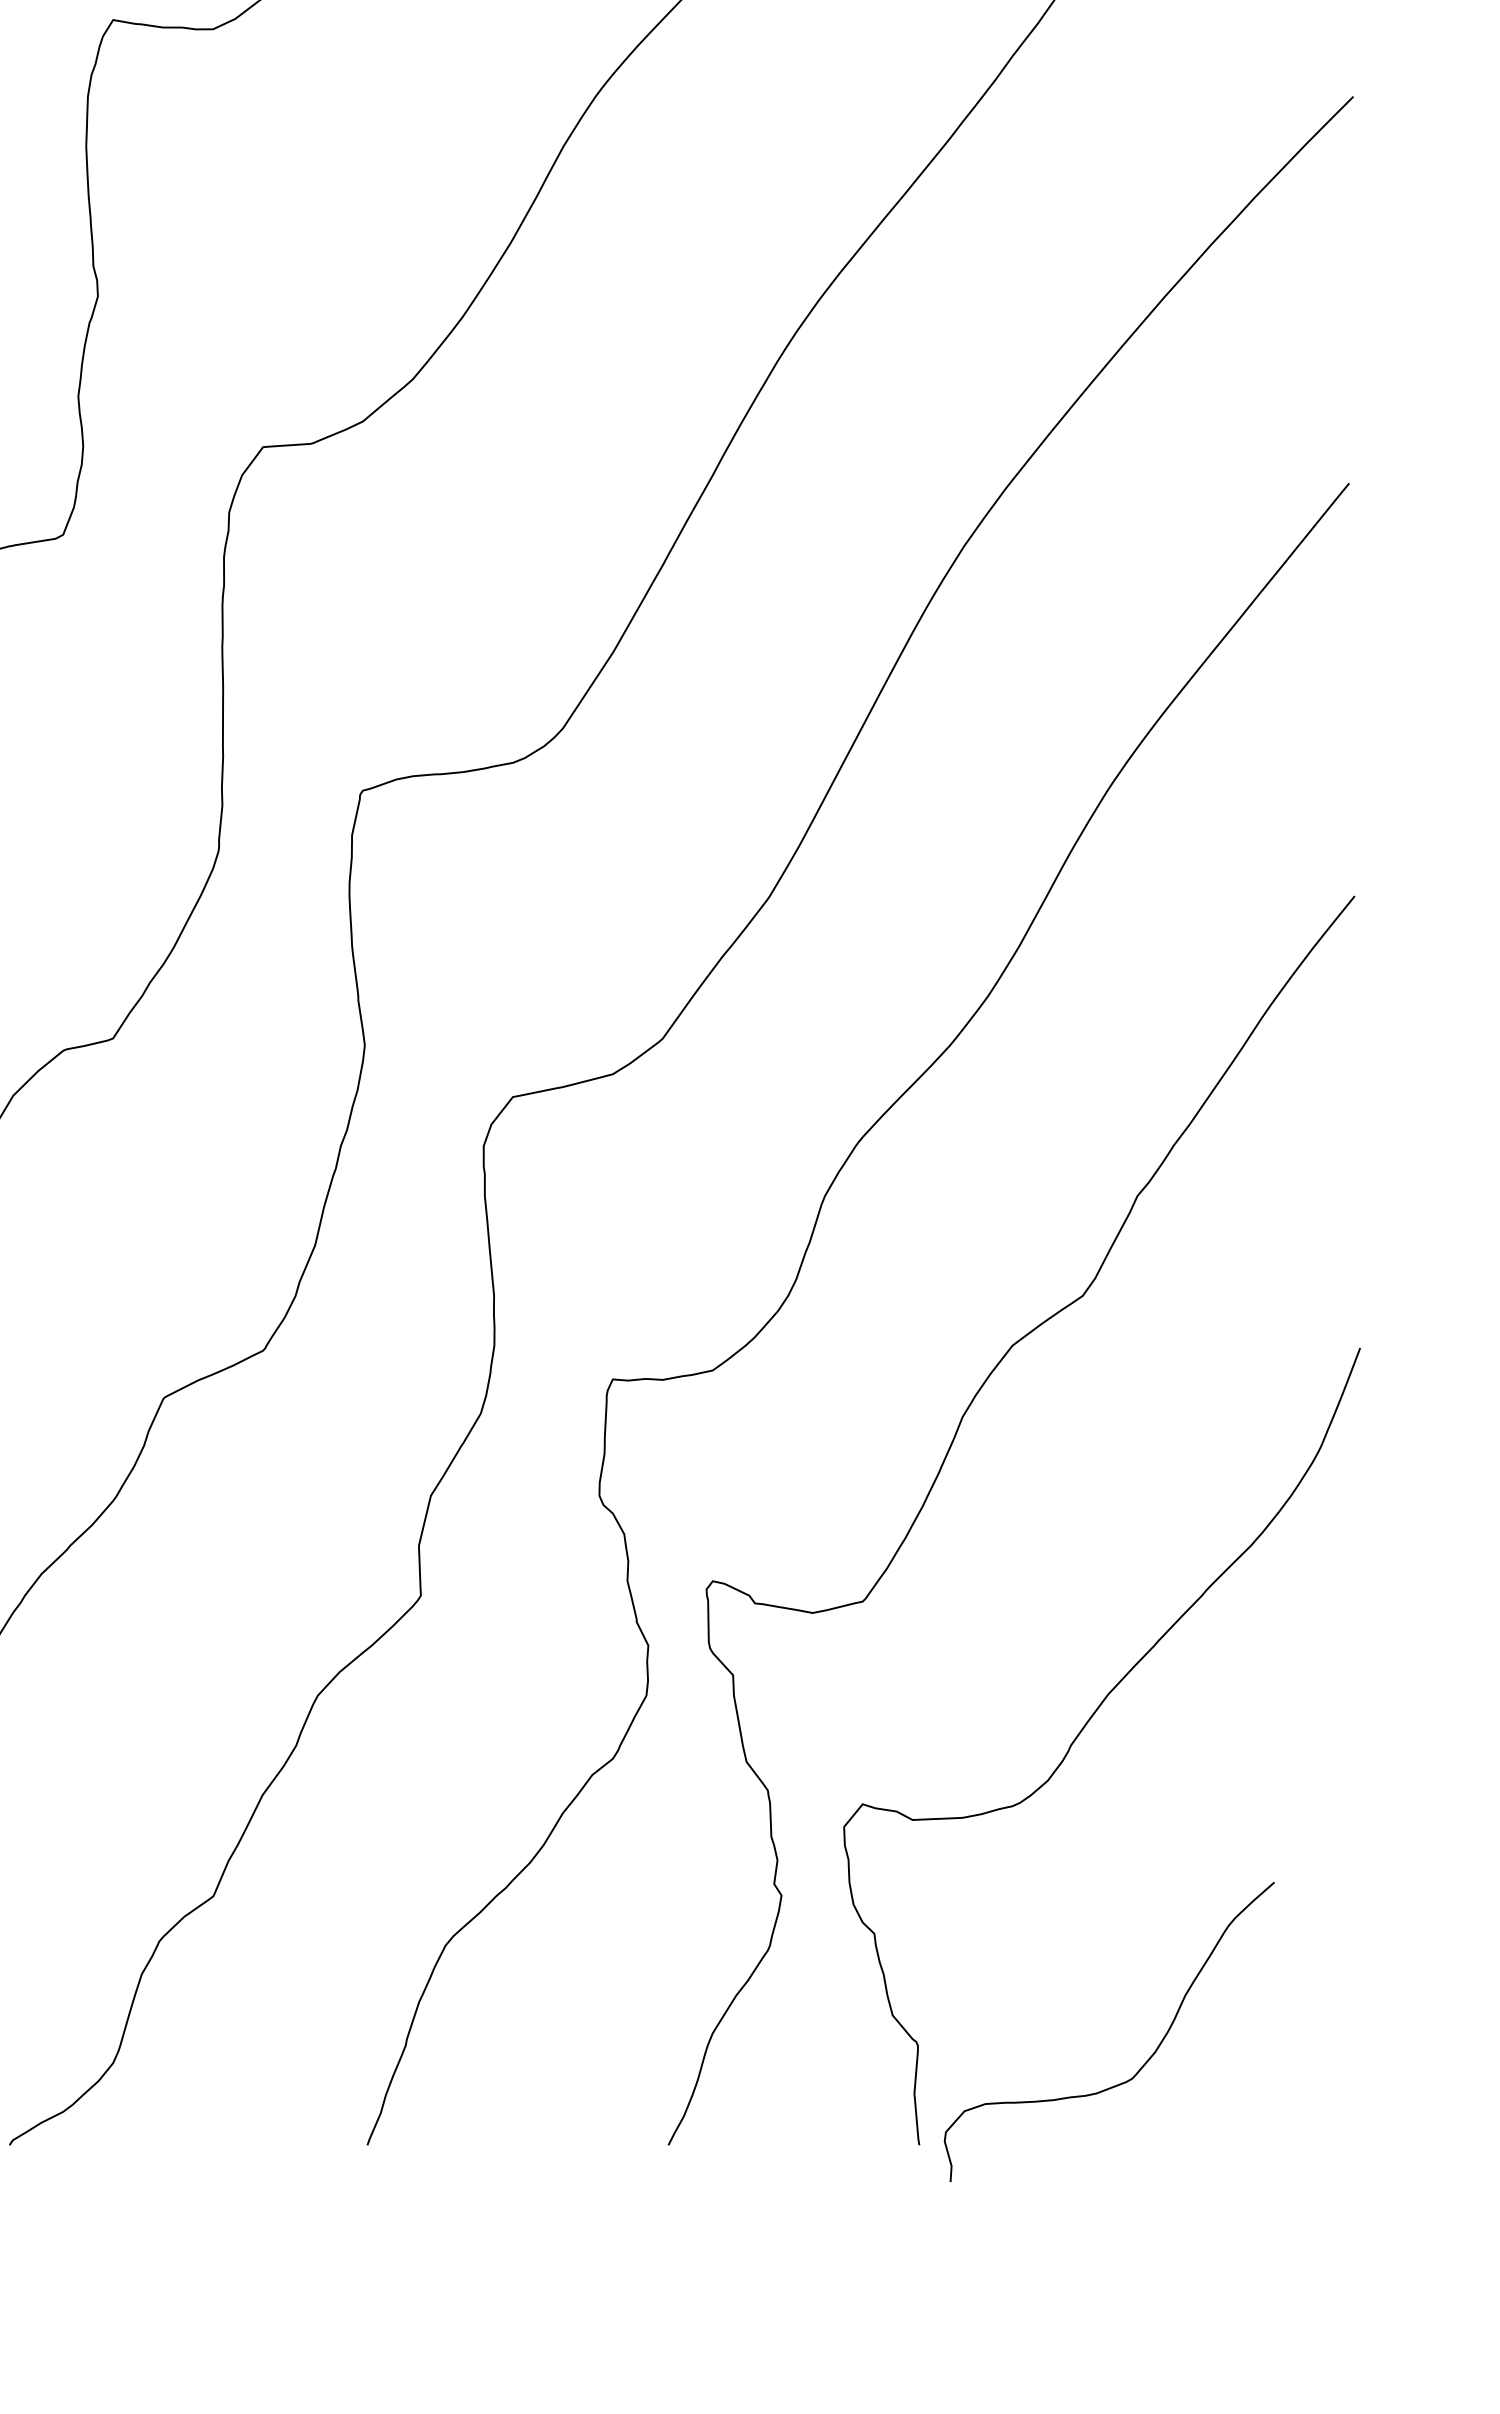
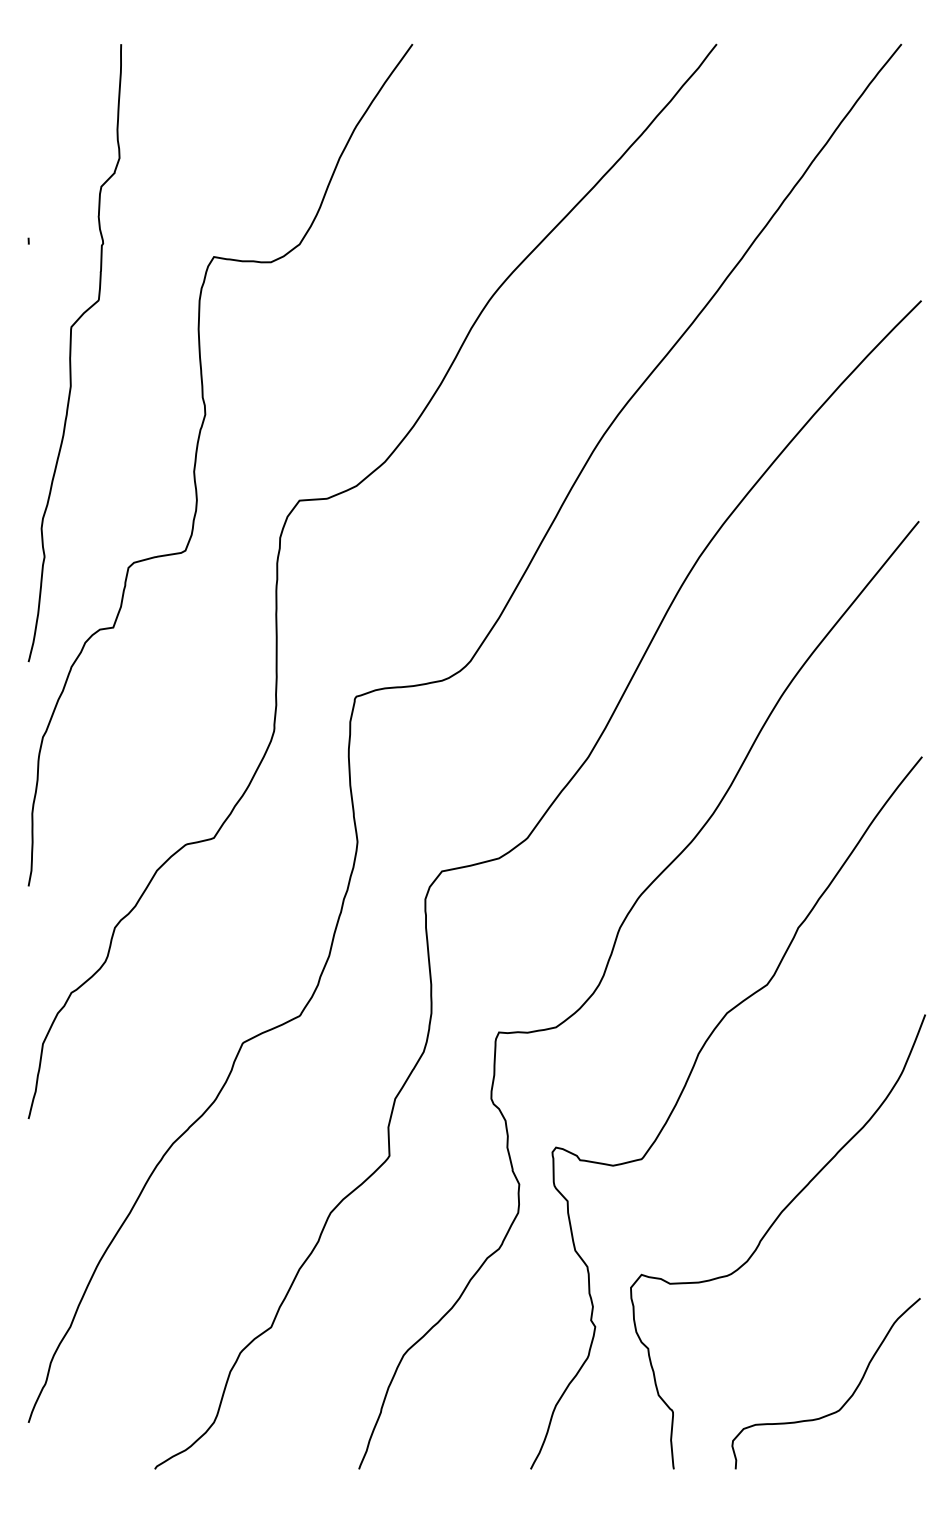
curve: (1143, 2063) -> (845, 1401), moved

